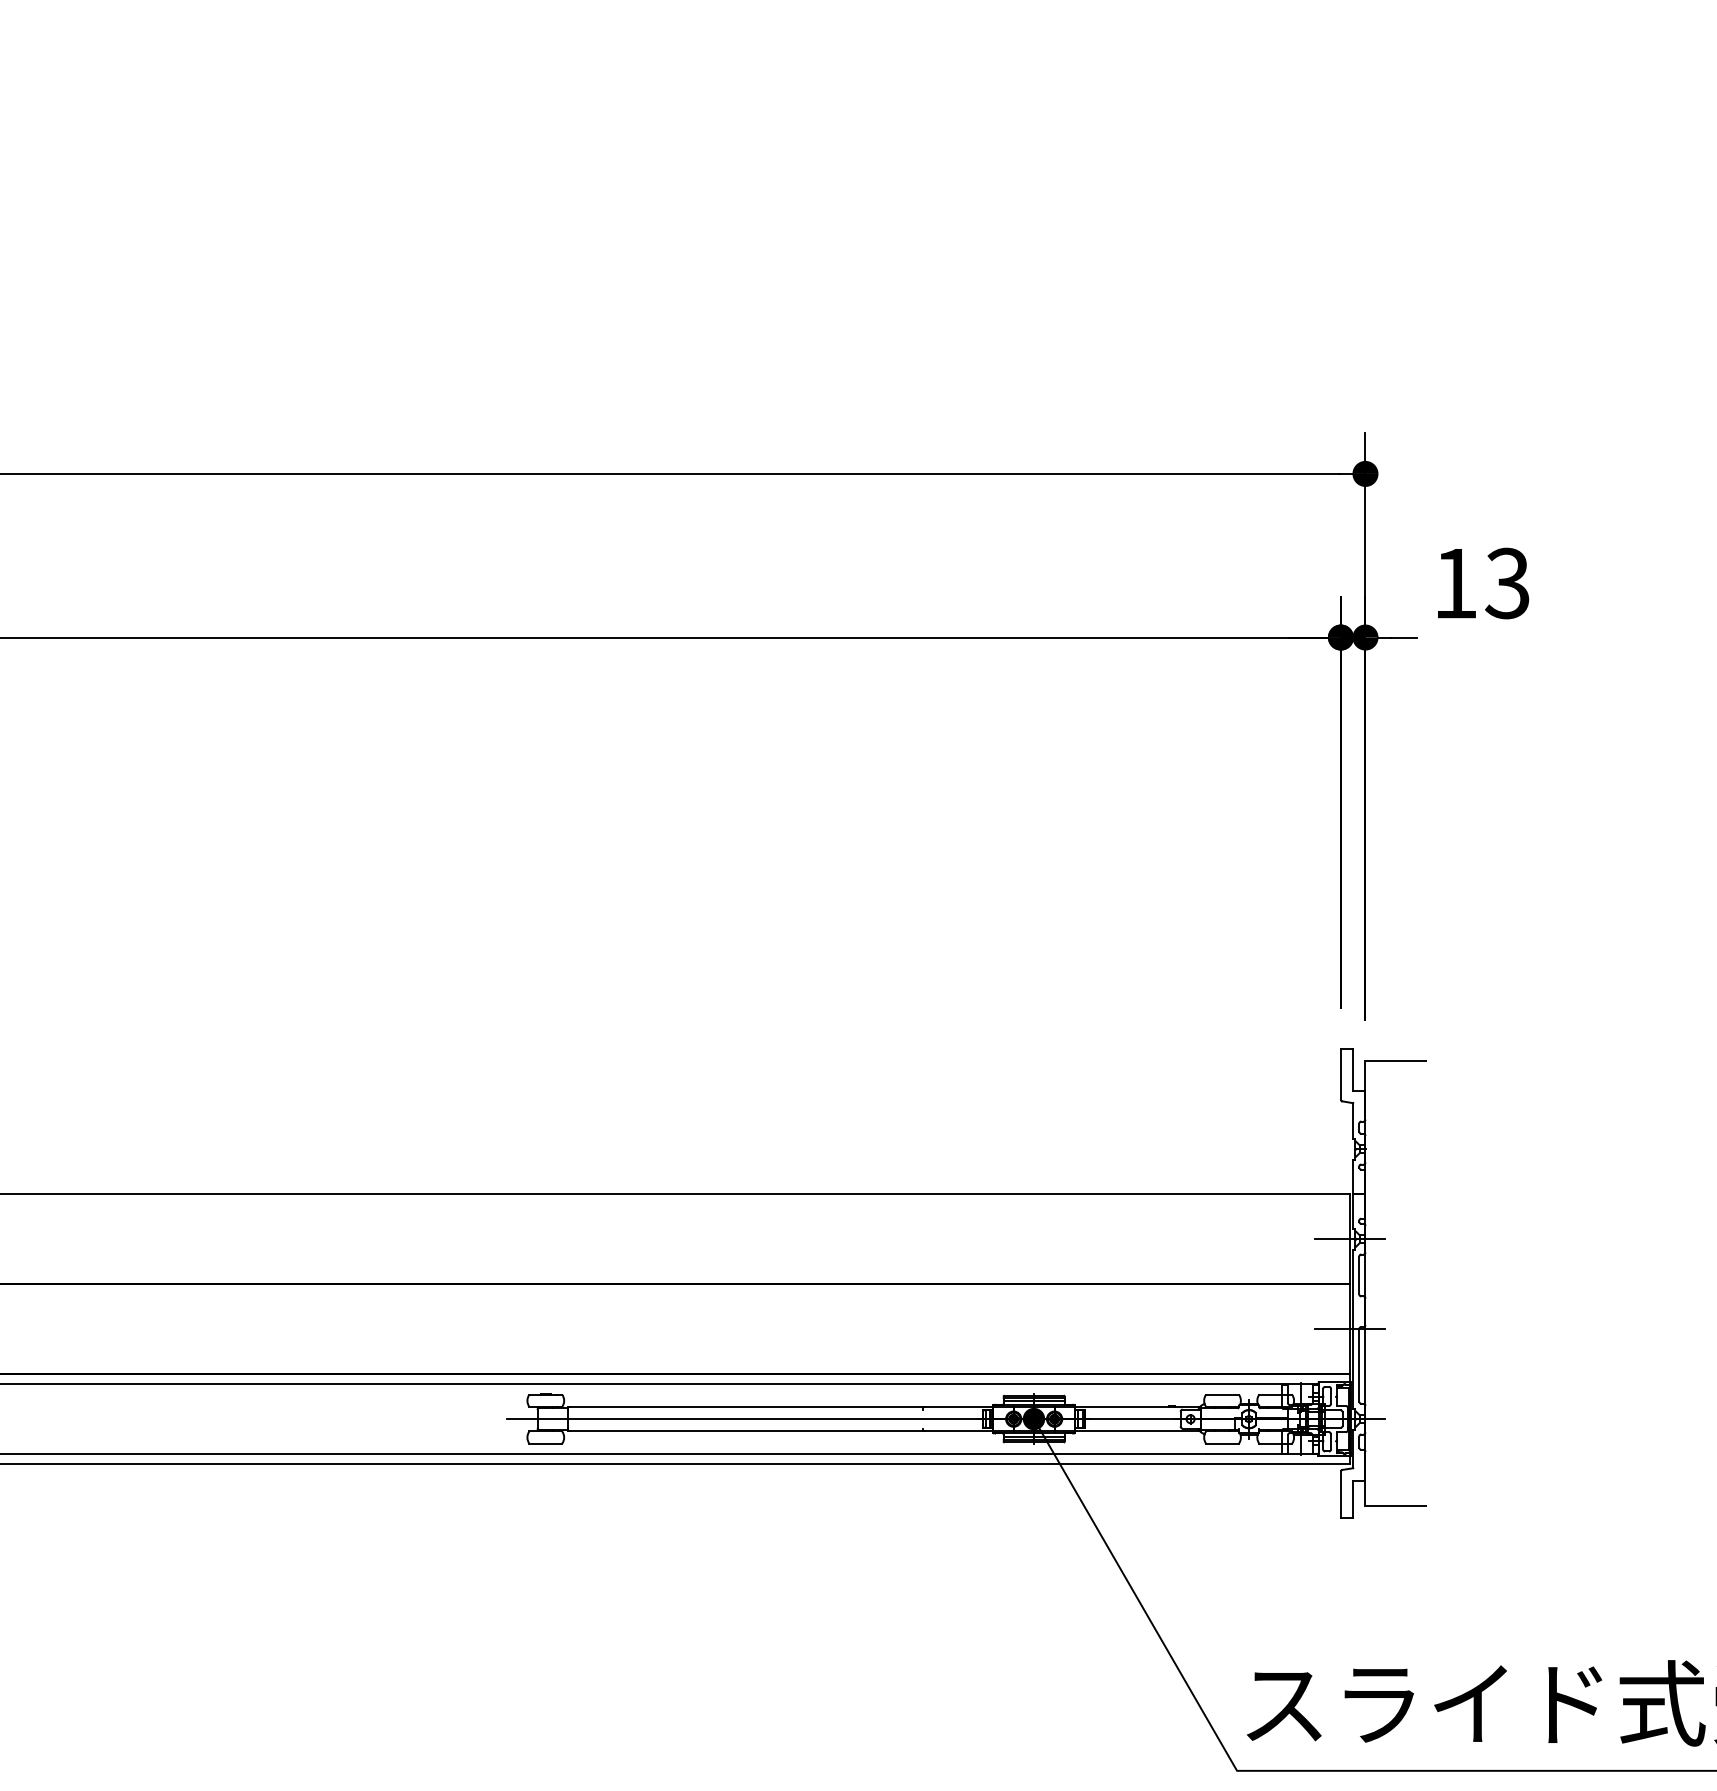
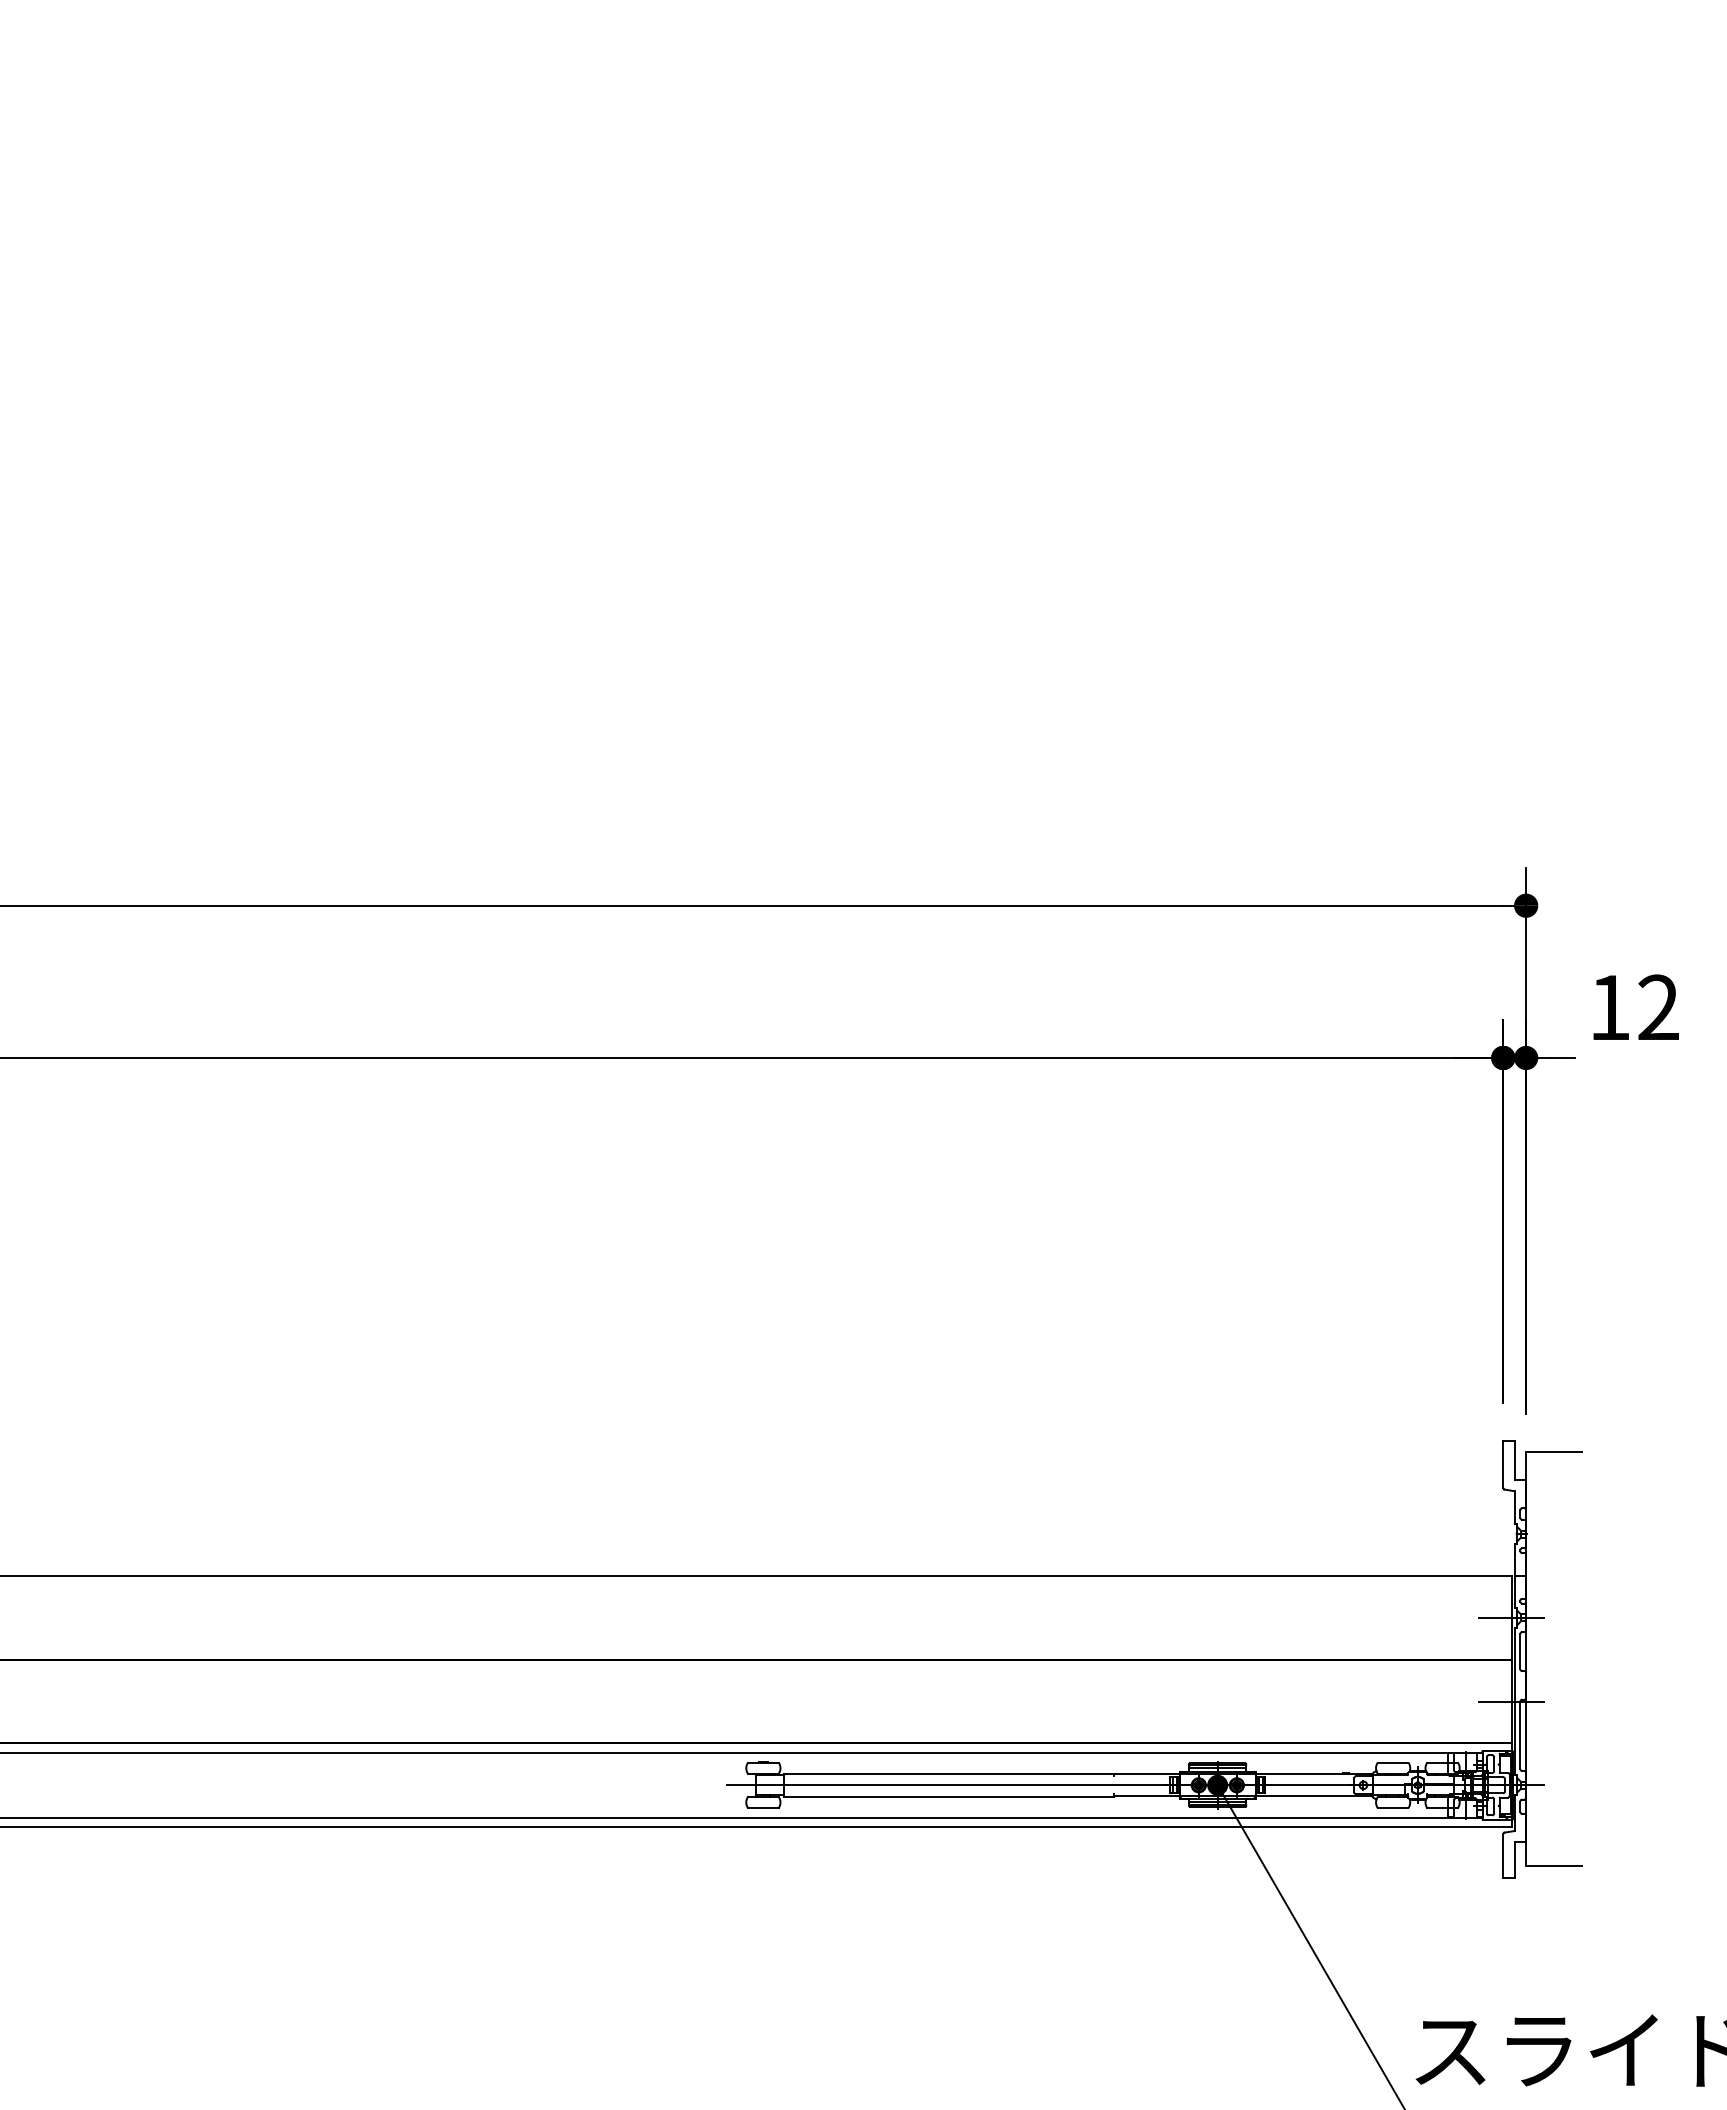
text: (1506, 583) -> (1657, 1007), 13 -> 12

